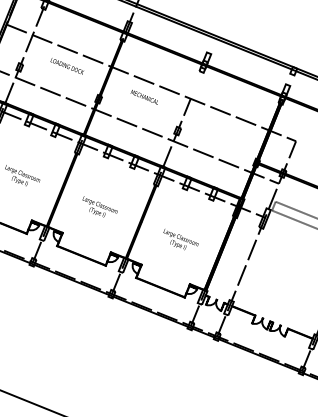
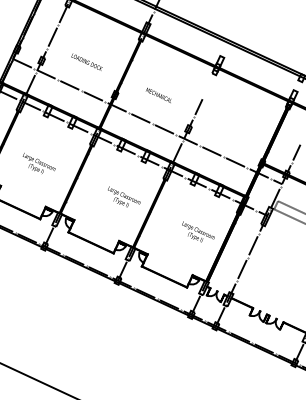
line: (150, 82) -> (165, 81), removed
text: (100, 206) -> (124, 196), moved
text: (181, 238) -> (198, 231), moved

